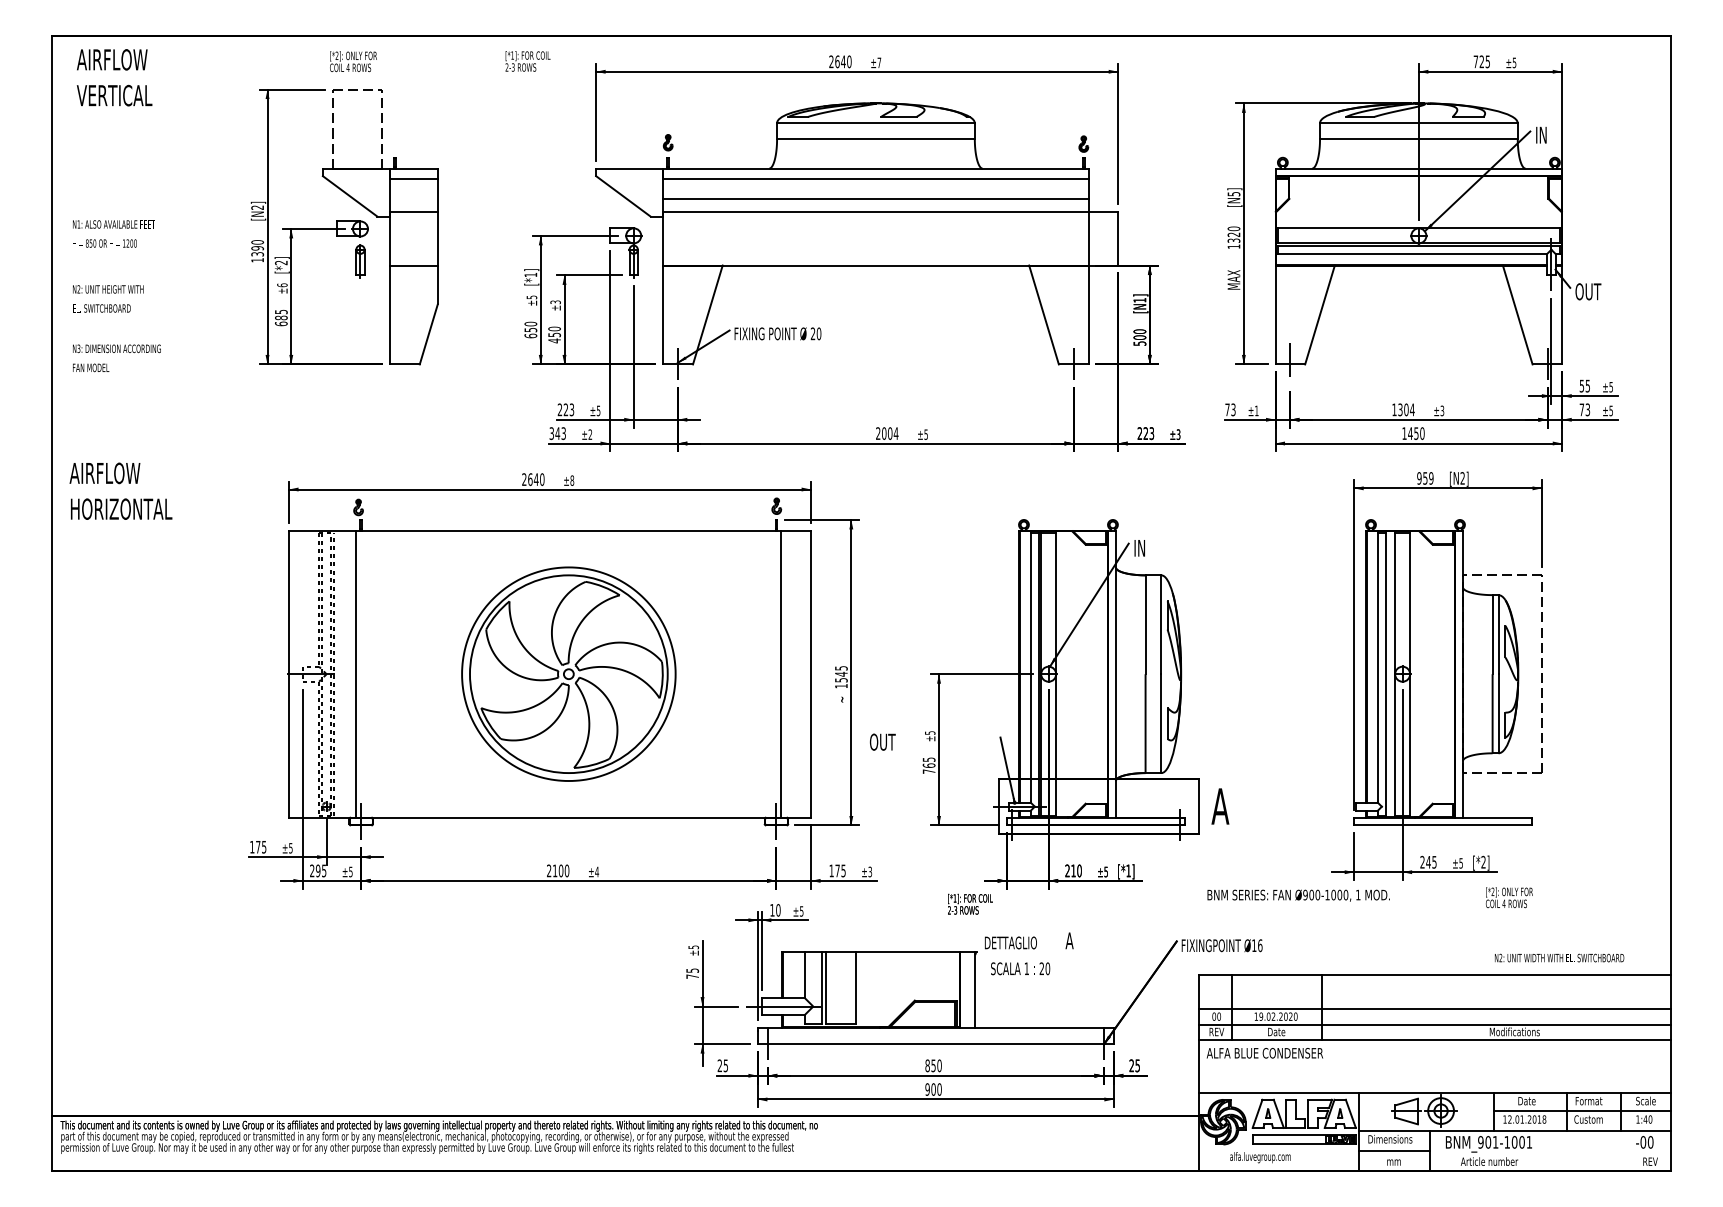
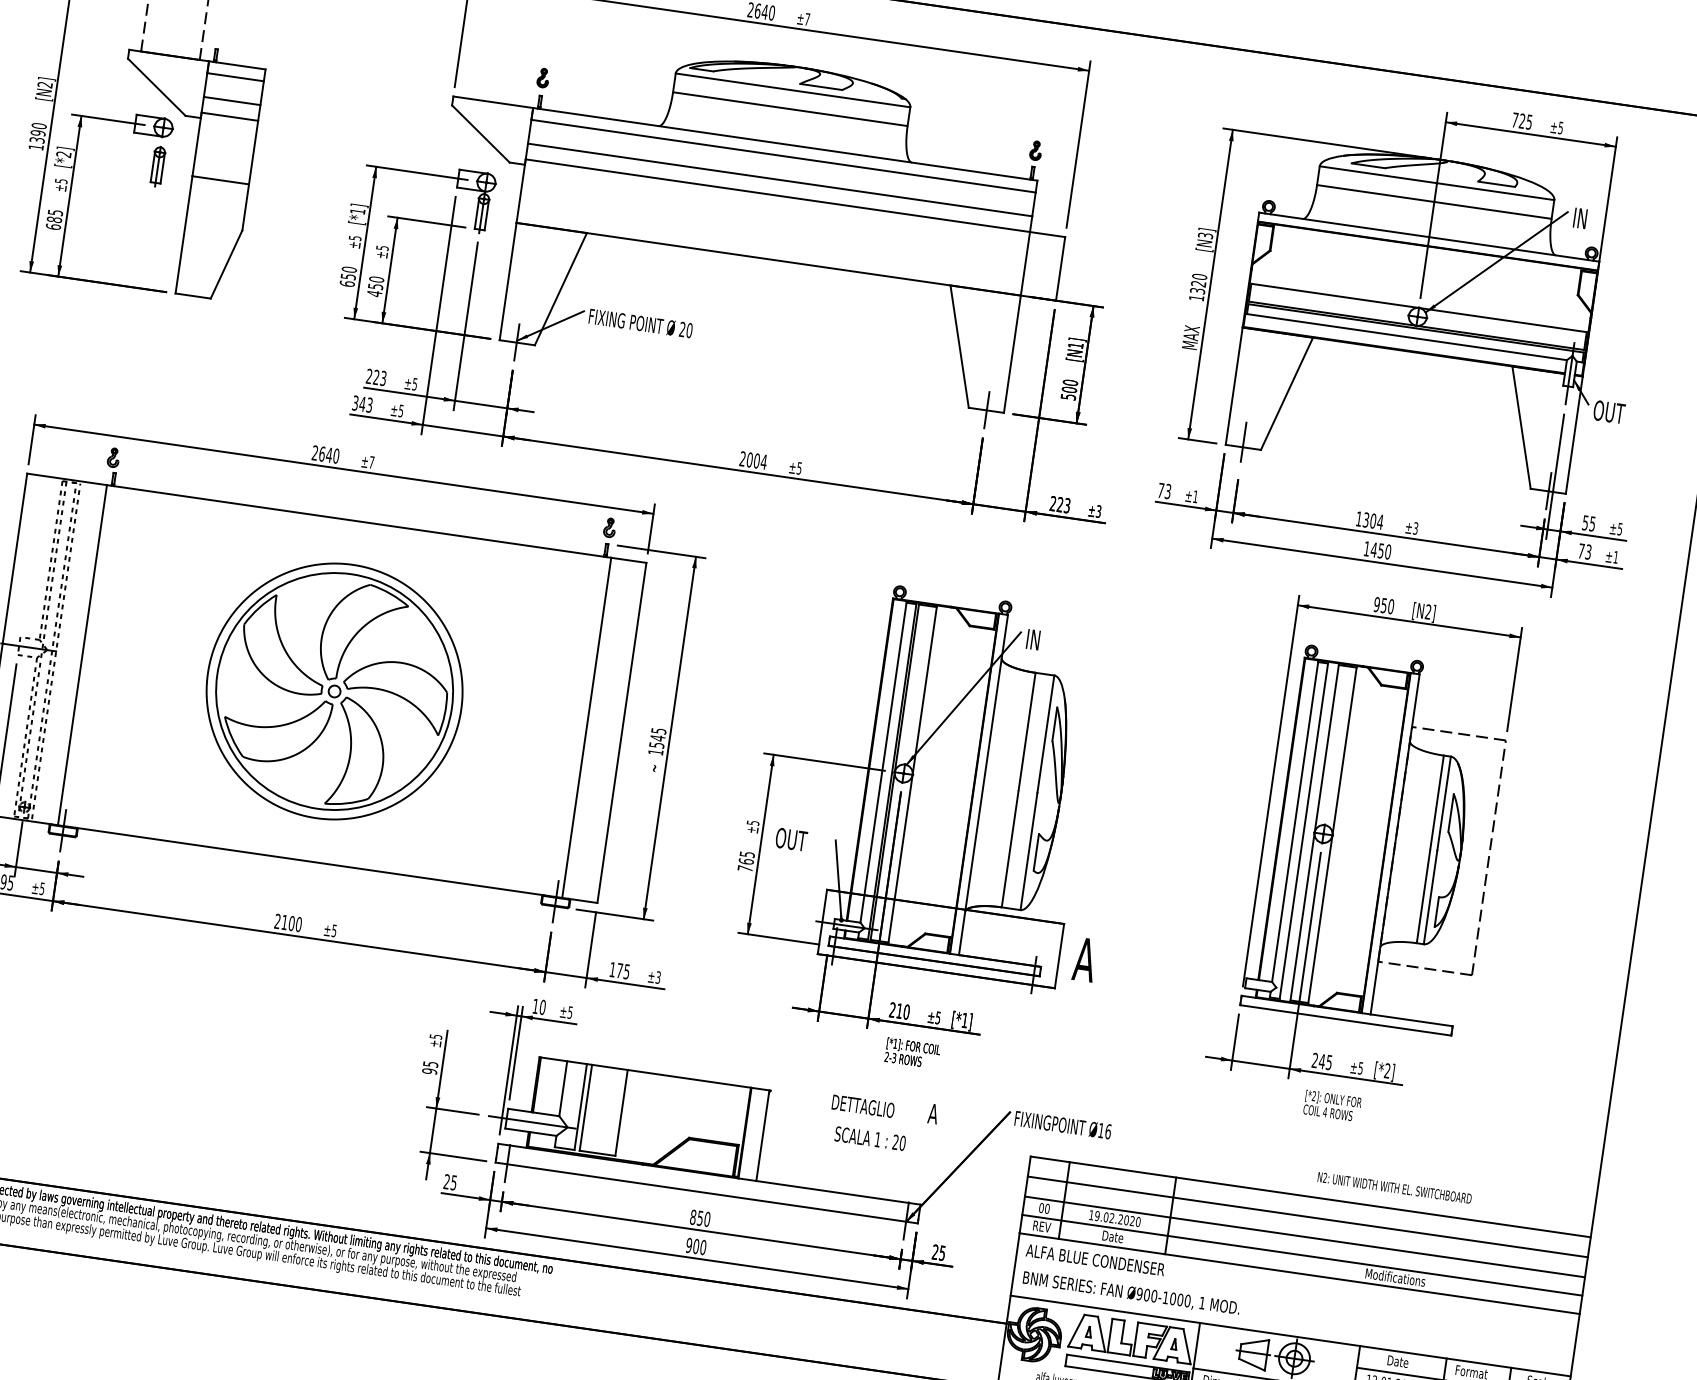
text: (1233, 194) -> (1204, 236), [N5] -> [N3]
line: (413, 198) -> (231, 100), added
text: (282, 285) -> (61, 181), ±6 -> ±5
text: (554, 301) -> (381, 246), ±3 -> ±5
text: (1610, 410) -> (1615, 556), ±5 -> ±1
text: (590, 434) -> (401, 410), ±2 -> ±5
text: (1431, 478) -> (1391, 606), 959 -> 950
text: (572, 480) -> (372, 462), ±8 -> ±7
text: (882, 741) -> (791, 838), moved
text: (597, 871) -> (334, 930), ±4 -> ±5
text: (1298, 895) -> (1131, 1293), moved
text: (1509, 897) -> (1332, 1105), moved
text: (970, 903) -> (912, 1052), moved
text: (1029, 953) -> (883, 1122), moved
text: (1559, 957) -> (1394, 1187), moved
text: (692, 976) -> (429, 1071), 75 -> 95
line: (1435, 992) -> (1308, 1217), added

